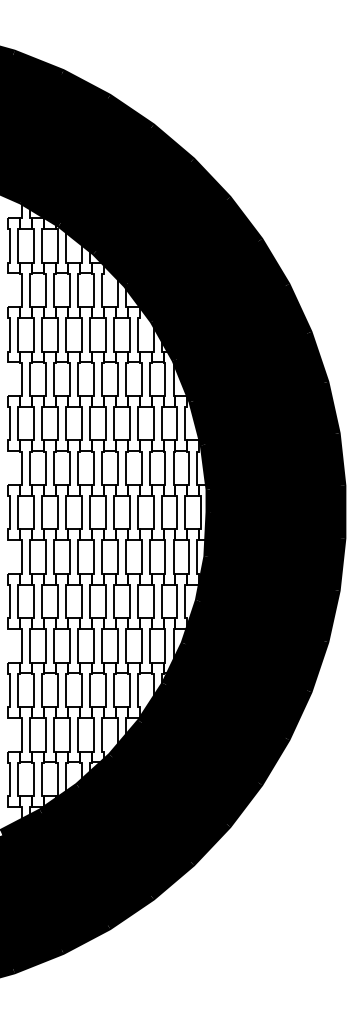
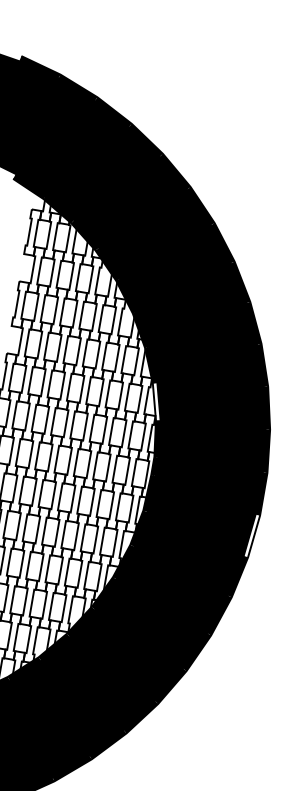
fill: (197, 422) -> (156, 401), removed
fill: (339, 564) -> (251, 536), removed

